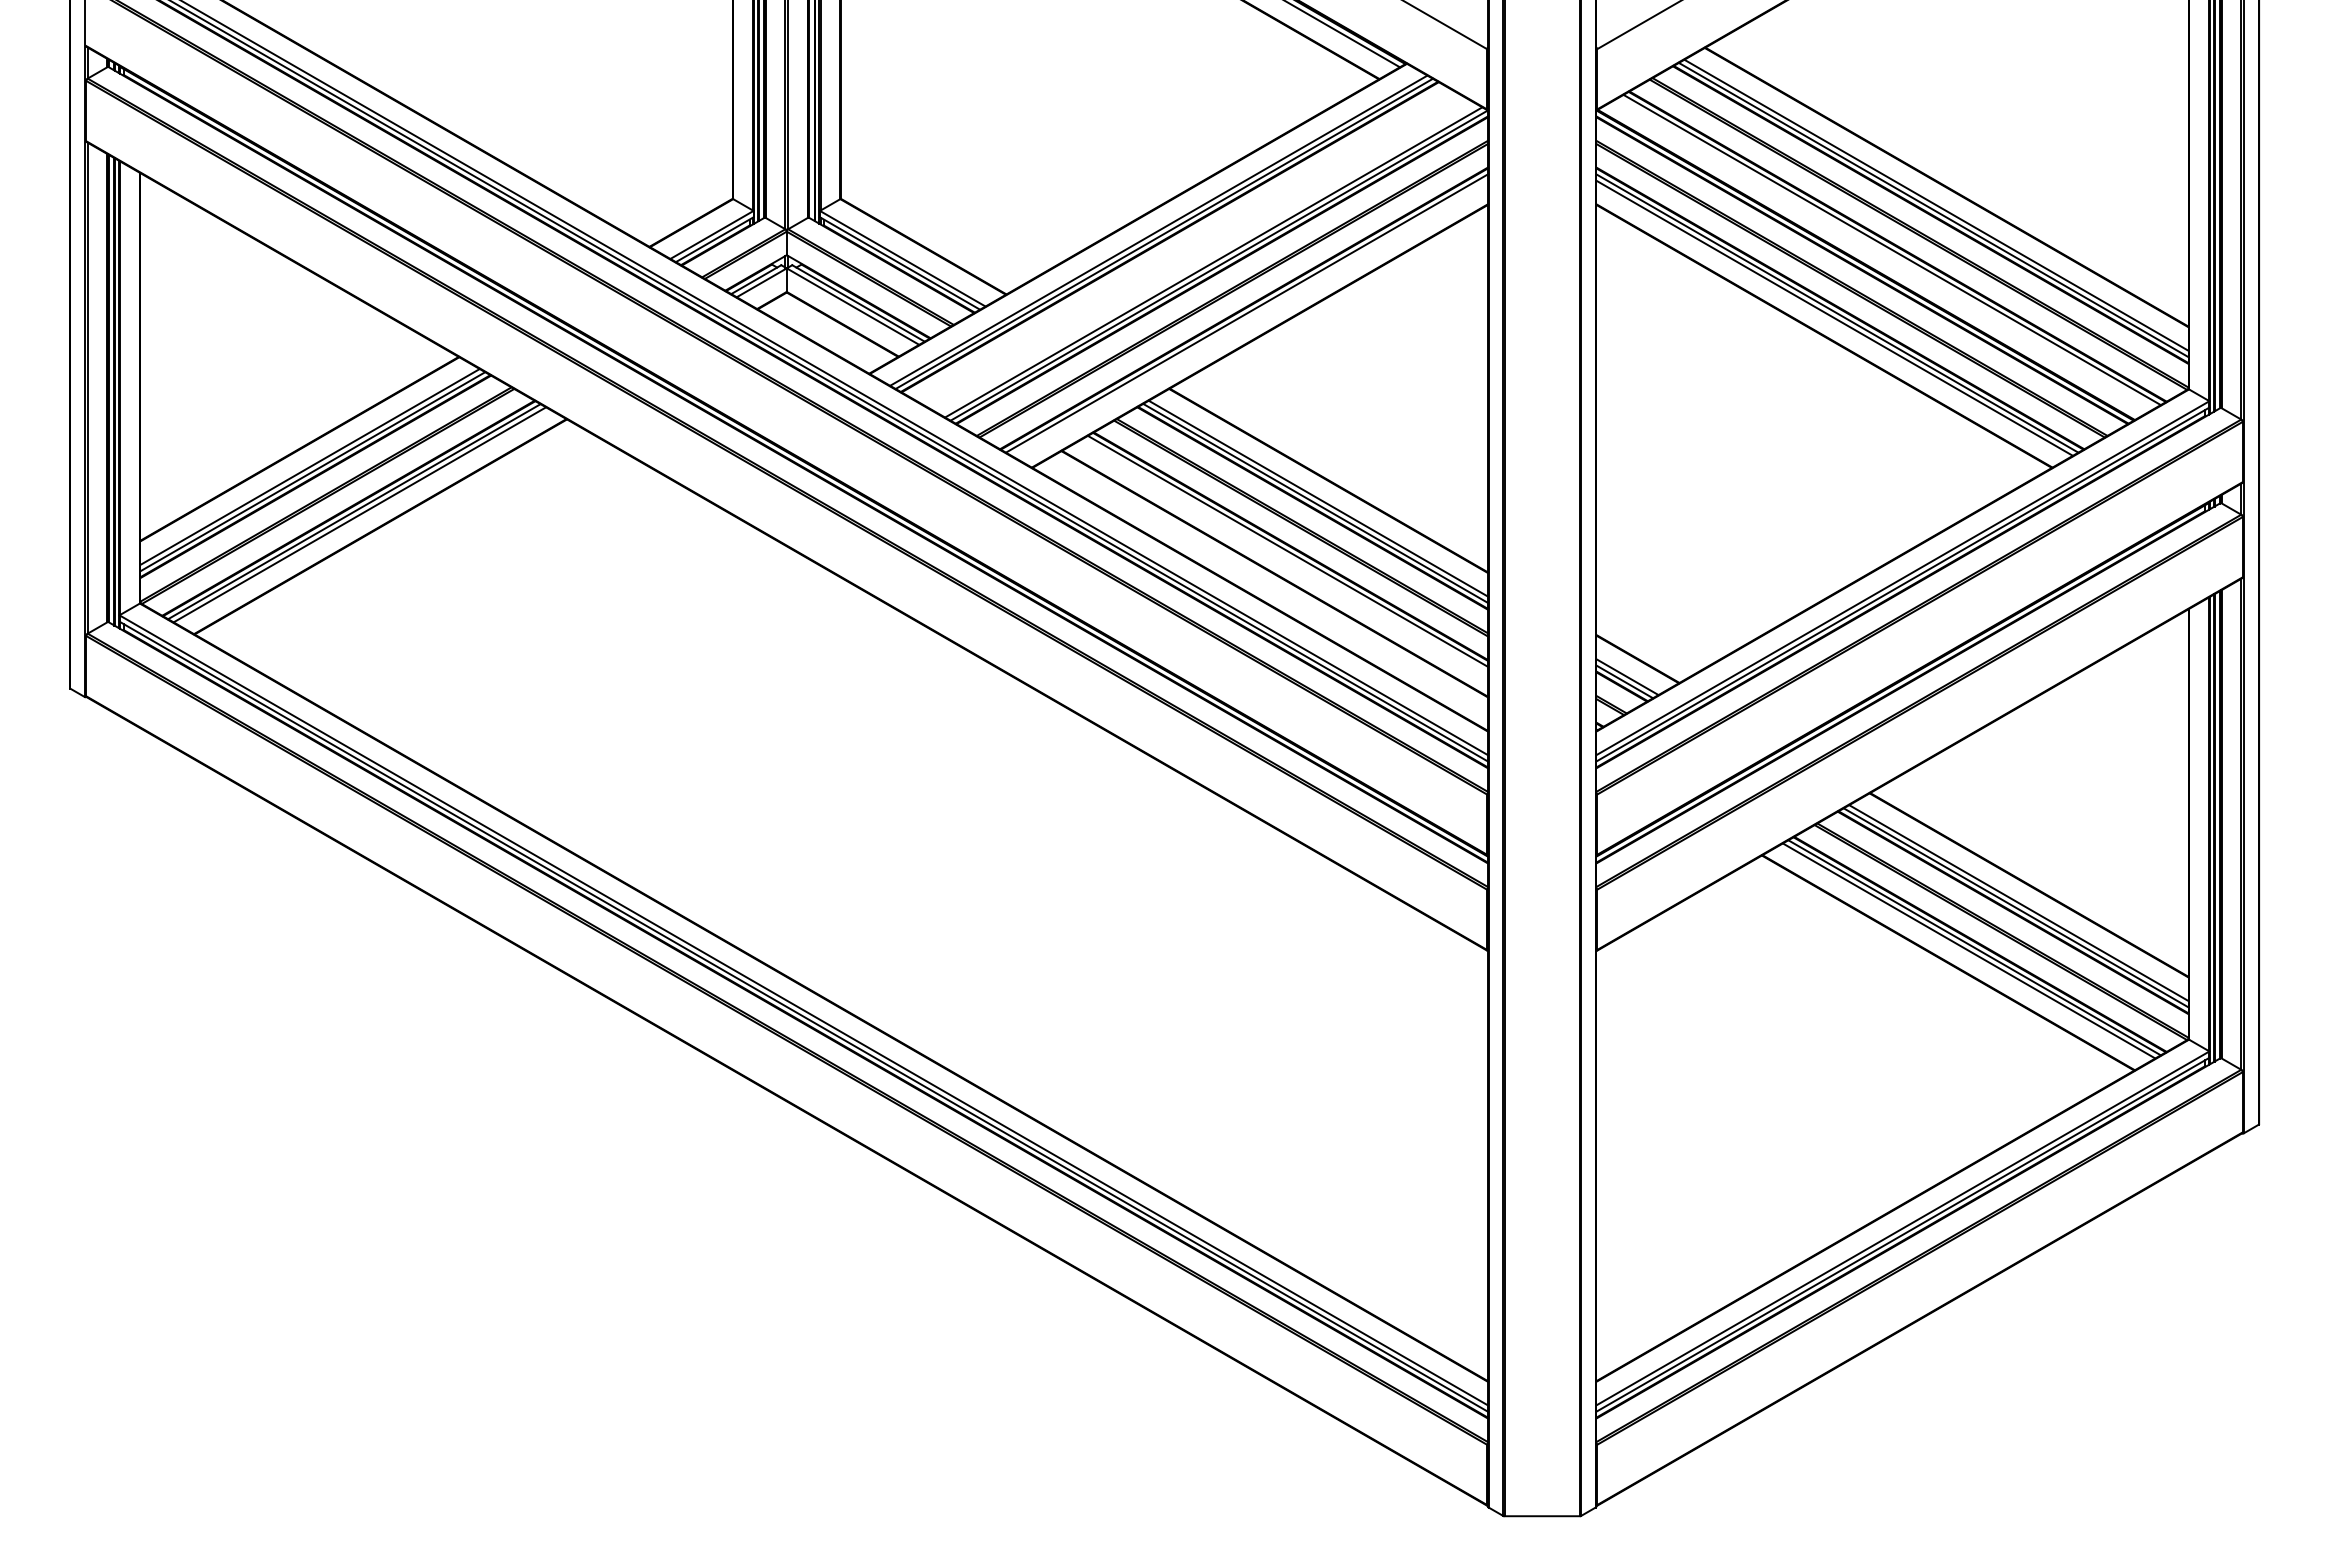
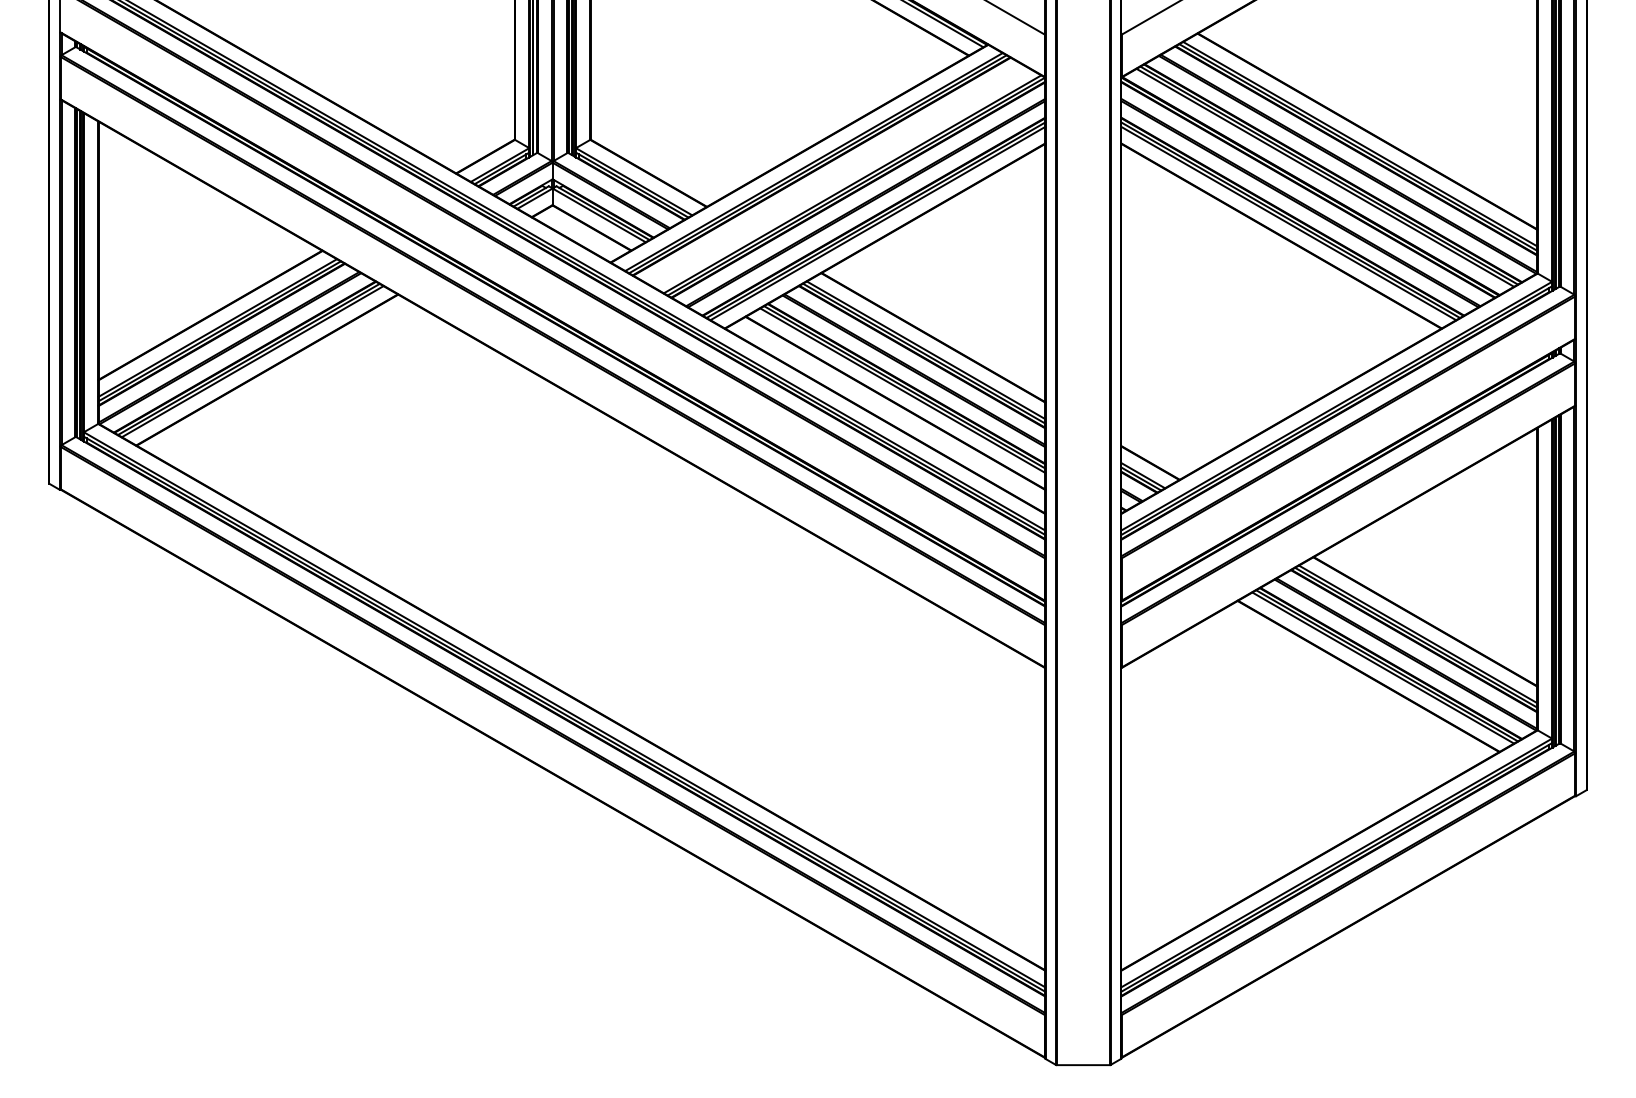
line: (1886, 253) -> (1325, 178), added
line: (1249, 317) -> (877, 223), added
line: (1285, 556) -> (903, 390), added

